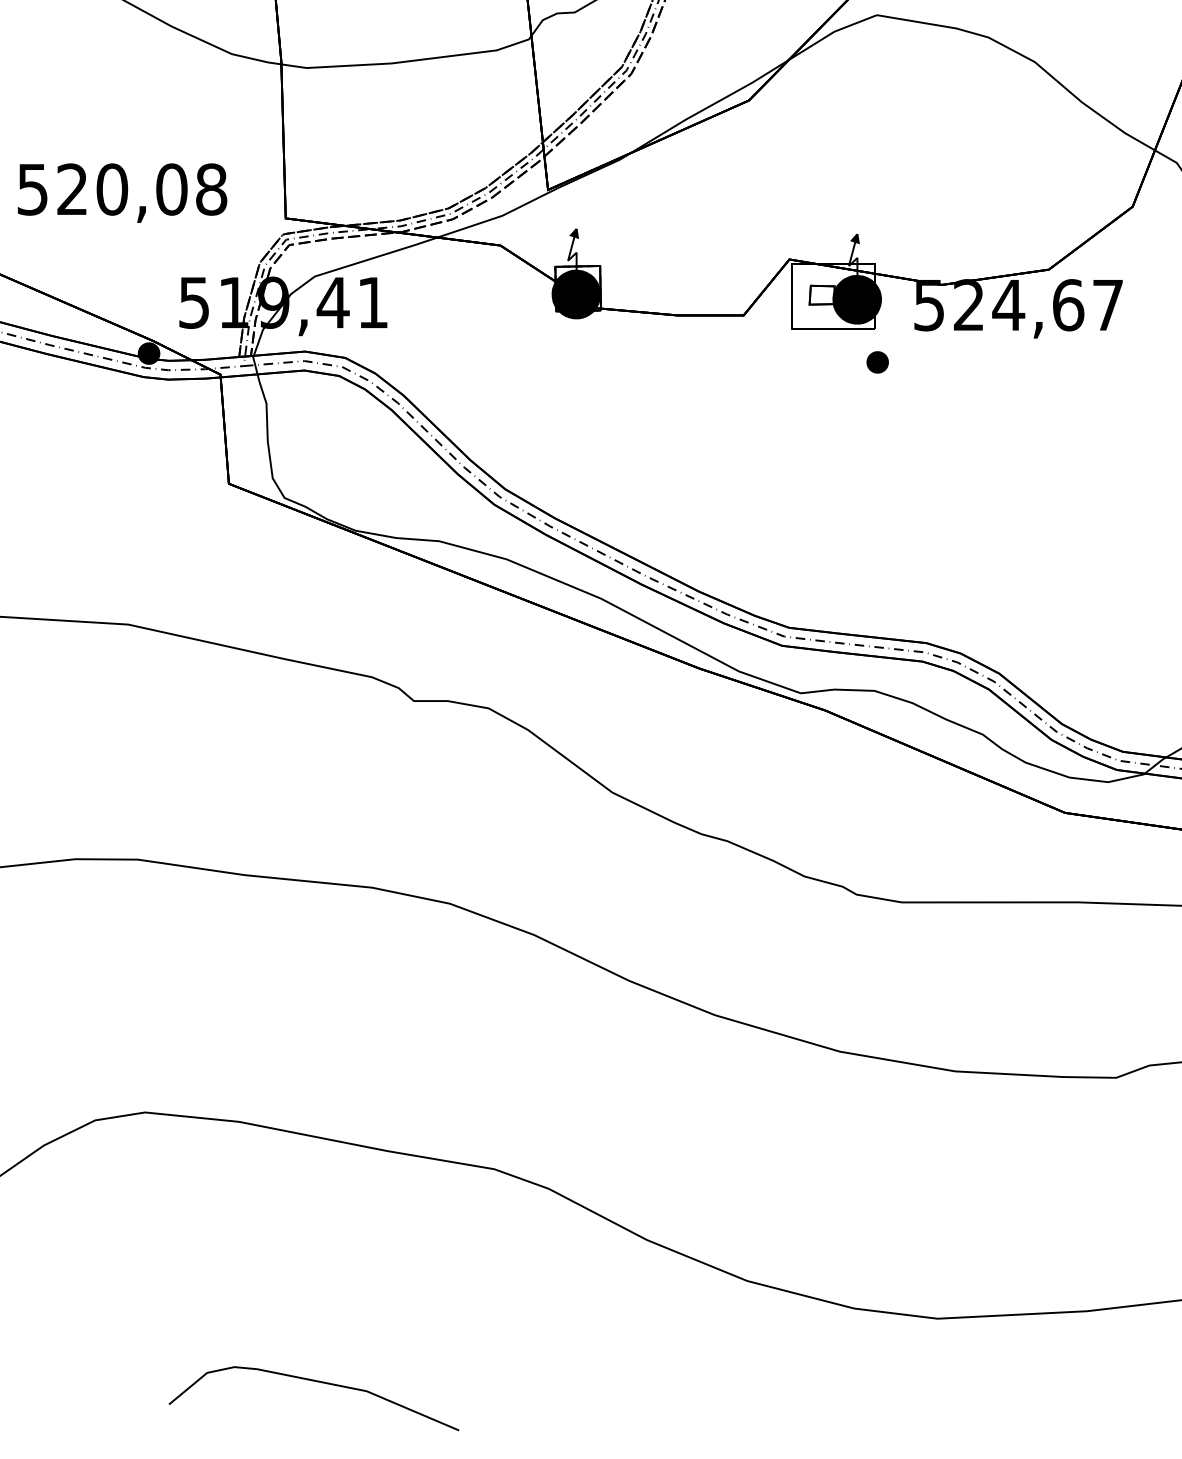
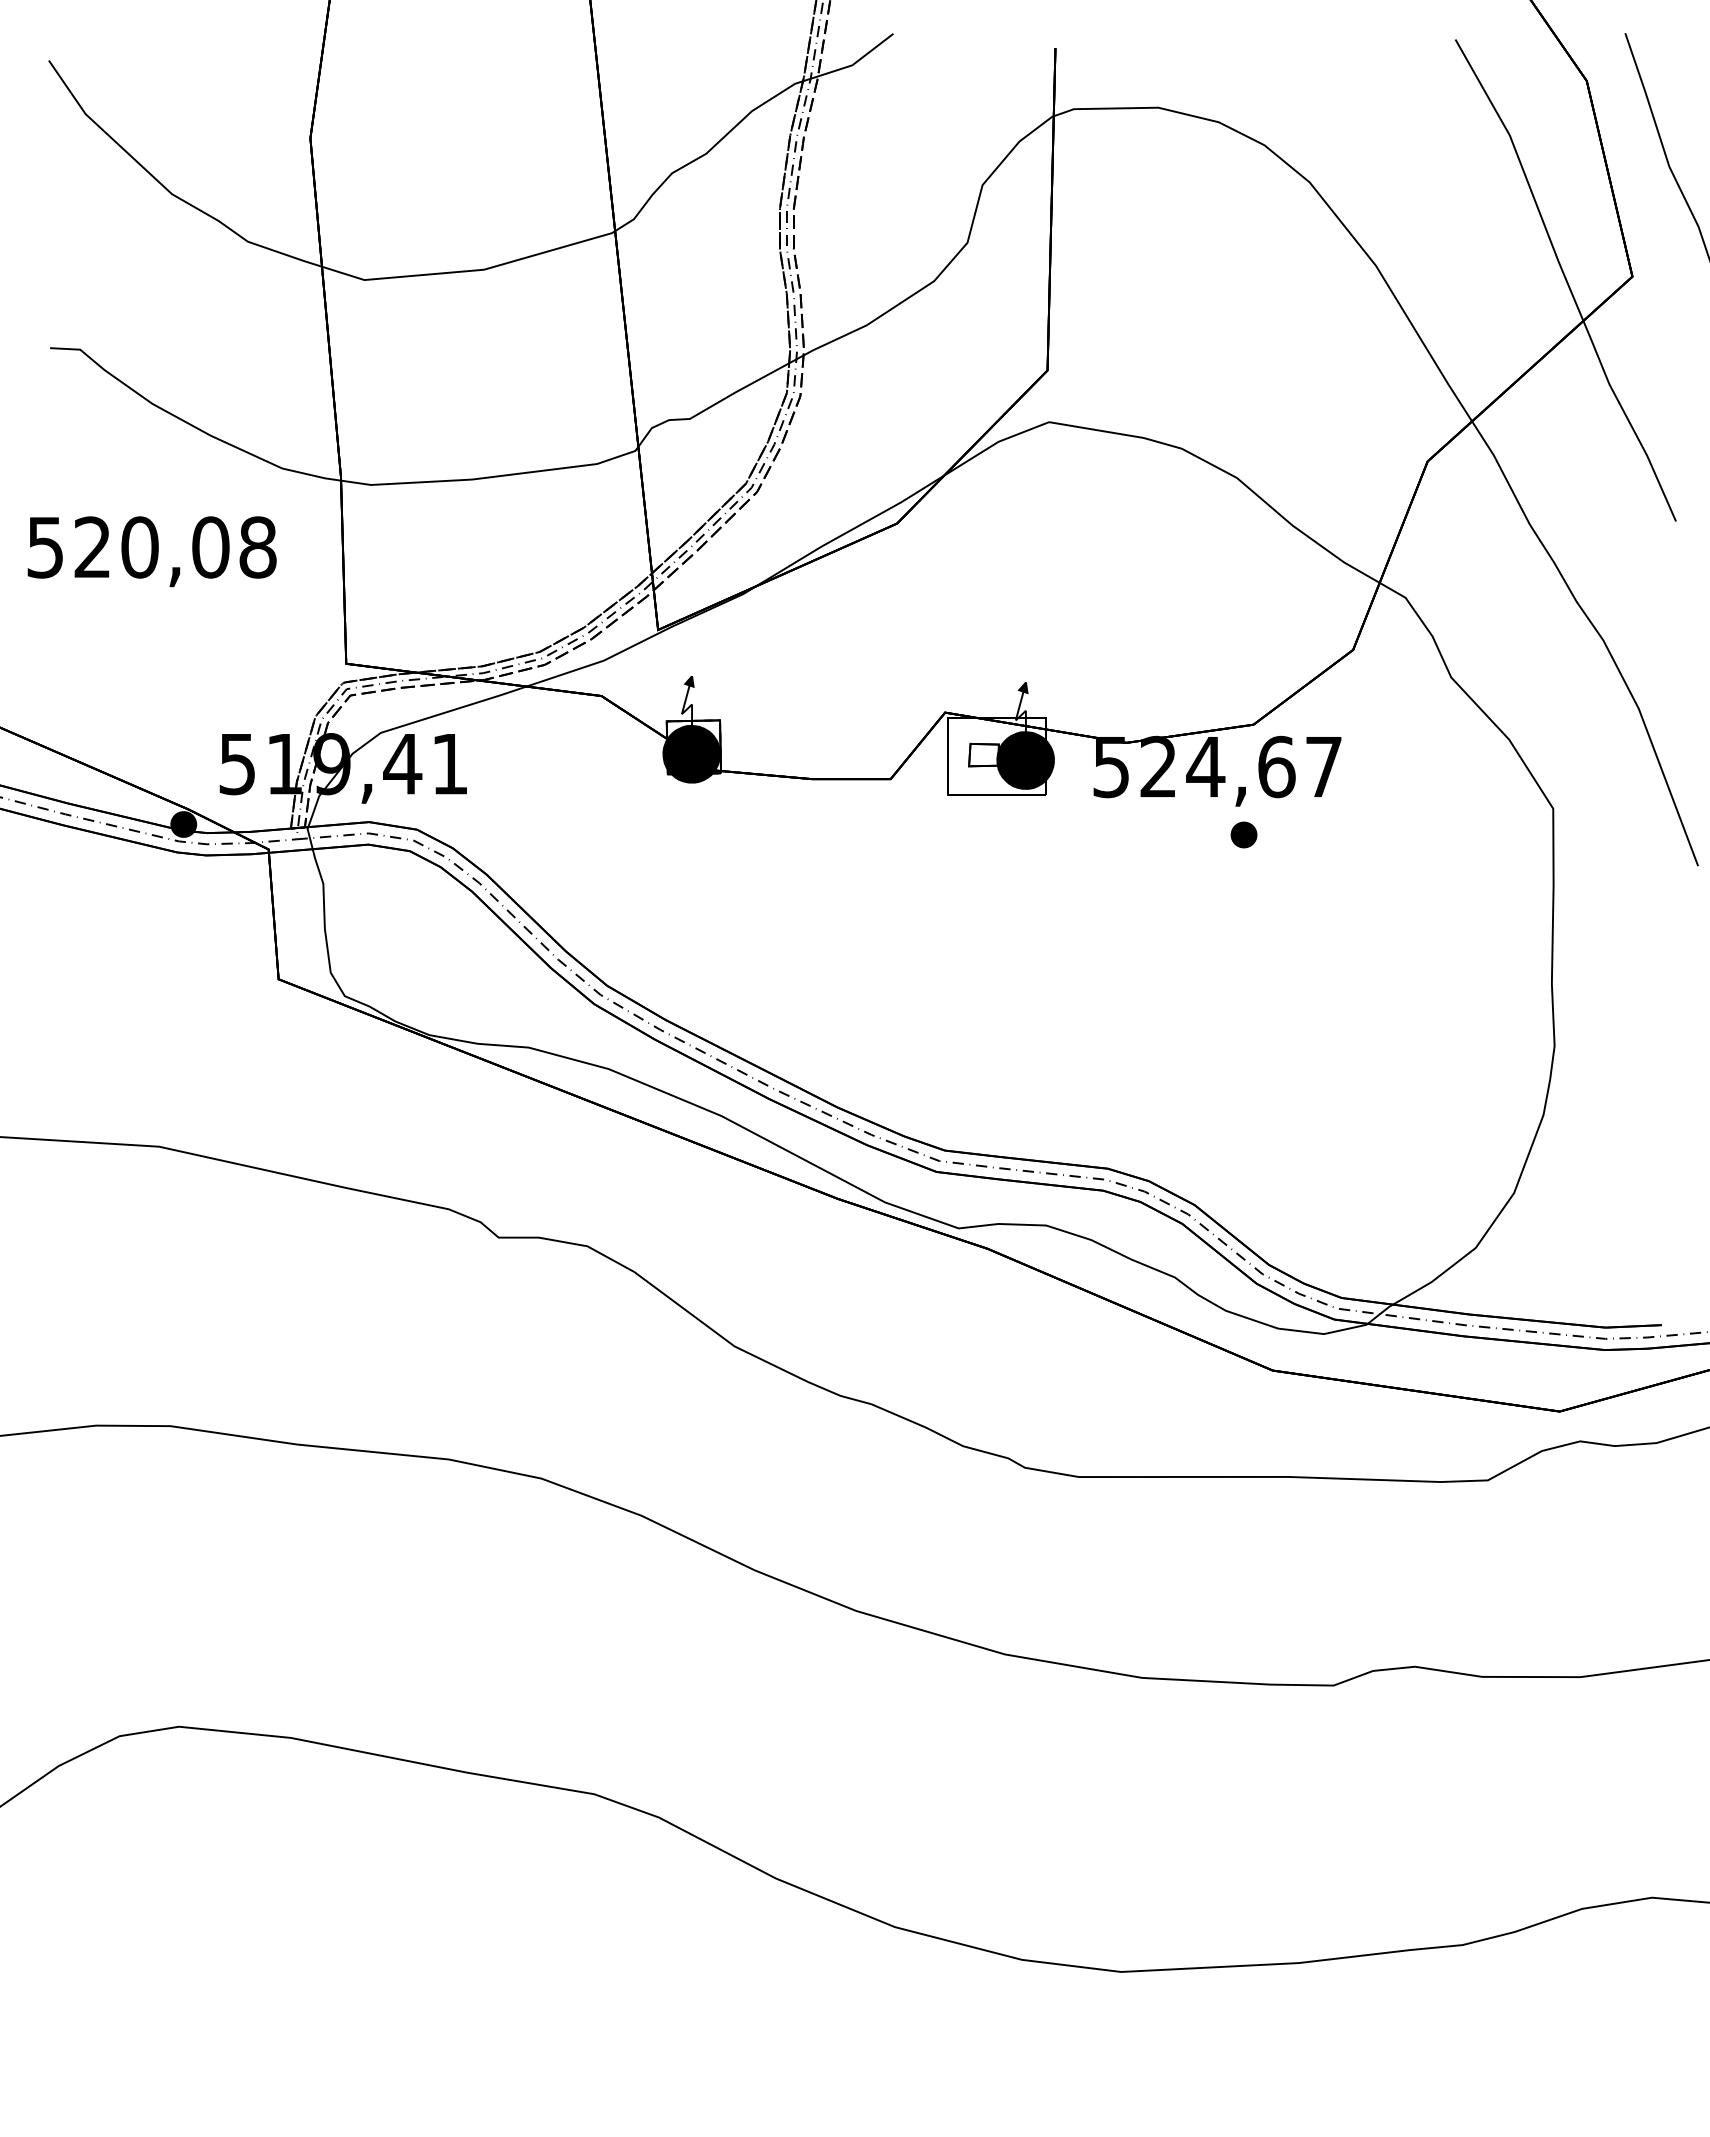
text: (121, 192) -> (151, 551), moved
part: (877, 361) -> (1243, 834), moved
curve: (317, 1382) -> (383, 2047), removed

